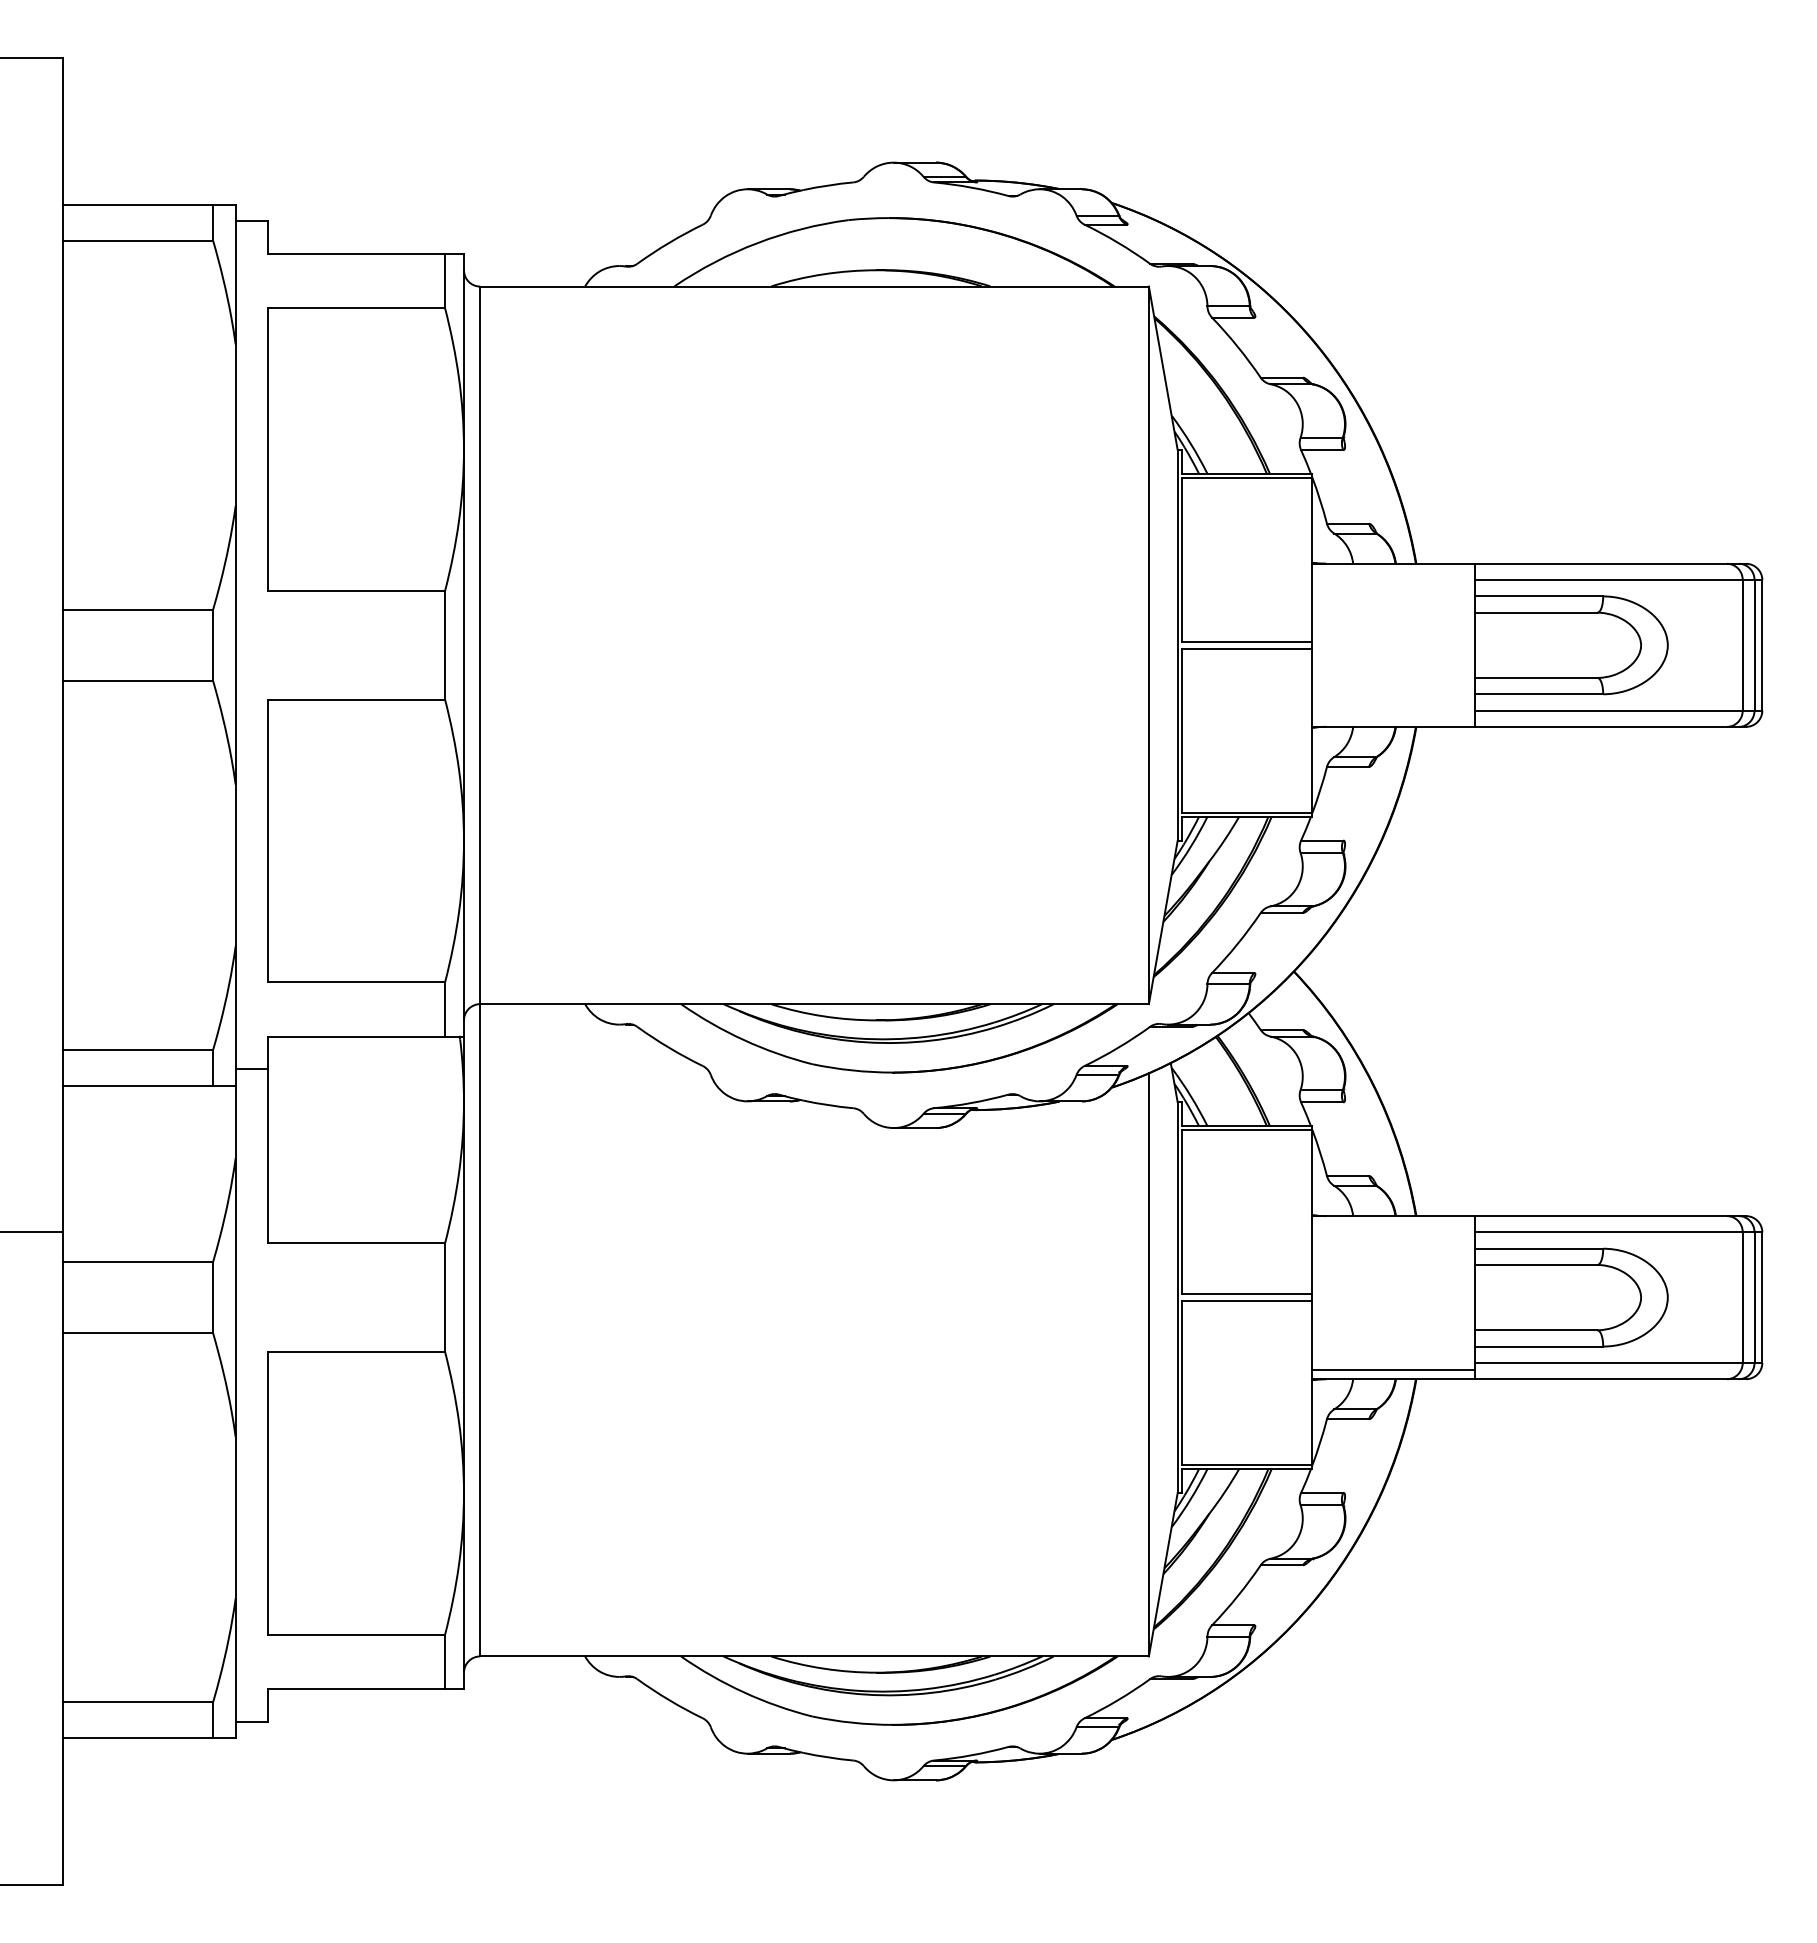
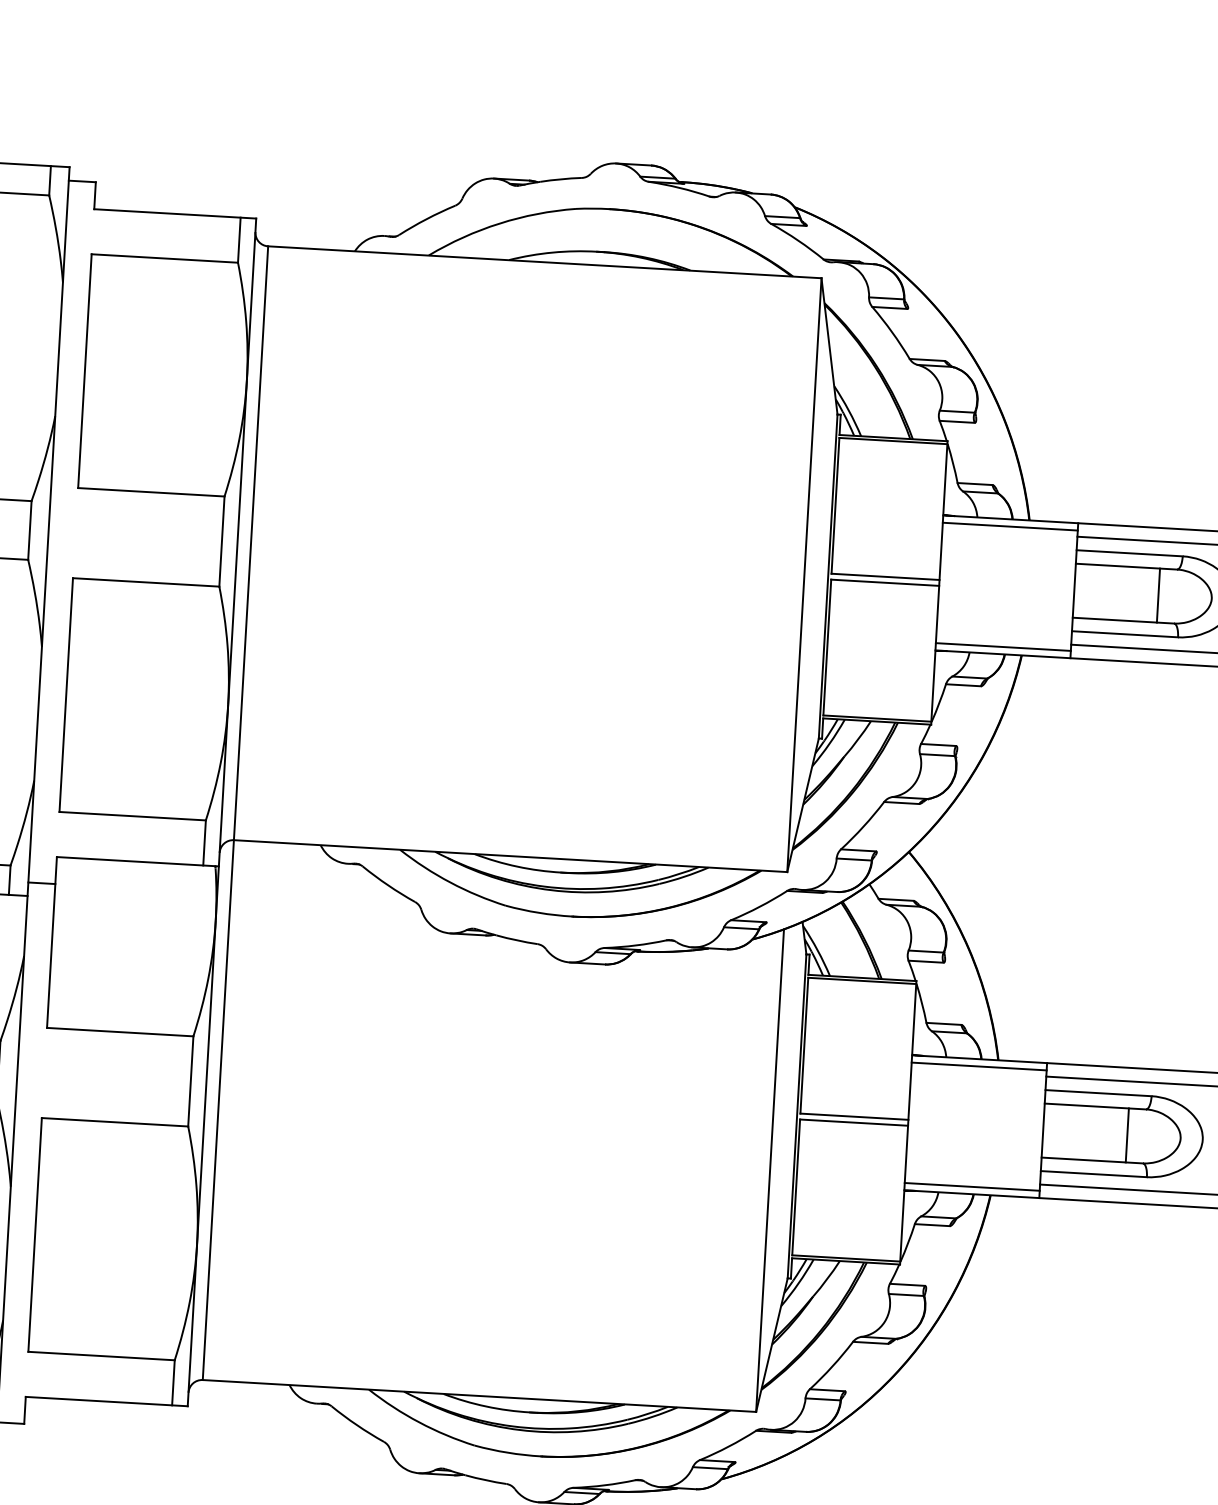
line: (1393, 572) -> (1010, 526), added
line: (1576, 644) -> (1158, 594), added
line: (1393, 718) -> (1003, 647), added
line: (1393, 1224) -> (979, 1066), added
line: (1576, 1297) -> (1127, 1135), added

